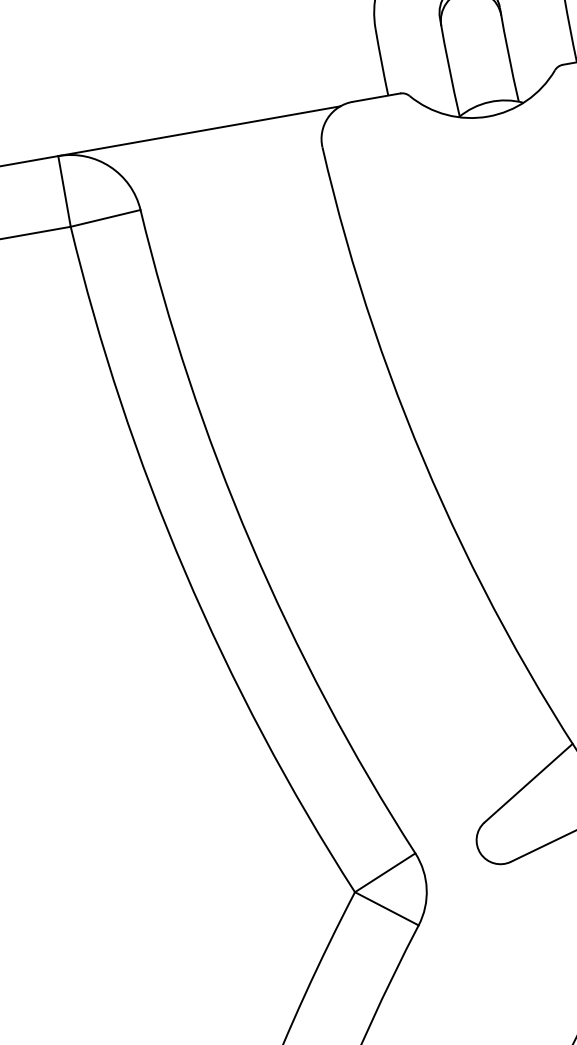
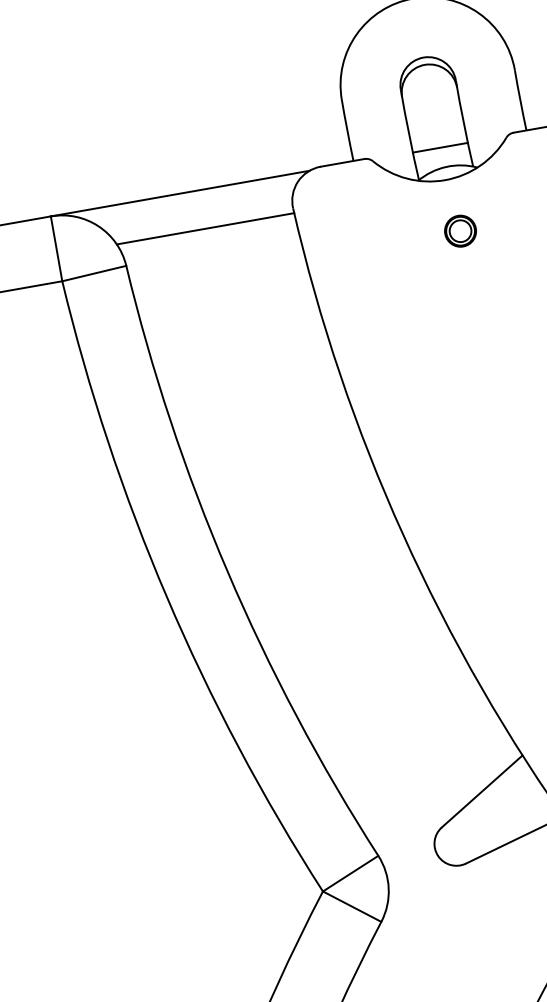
line: (482, 80) -> (439, 147), added
line: (226, 169) -> (205, 228), added
part: (504, 171) -> (460, 230), added

